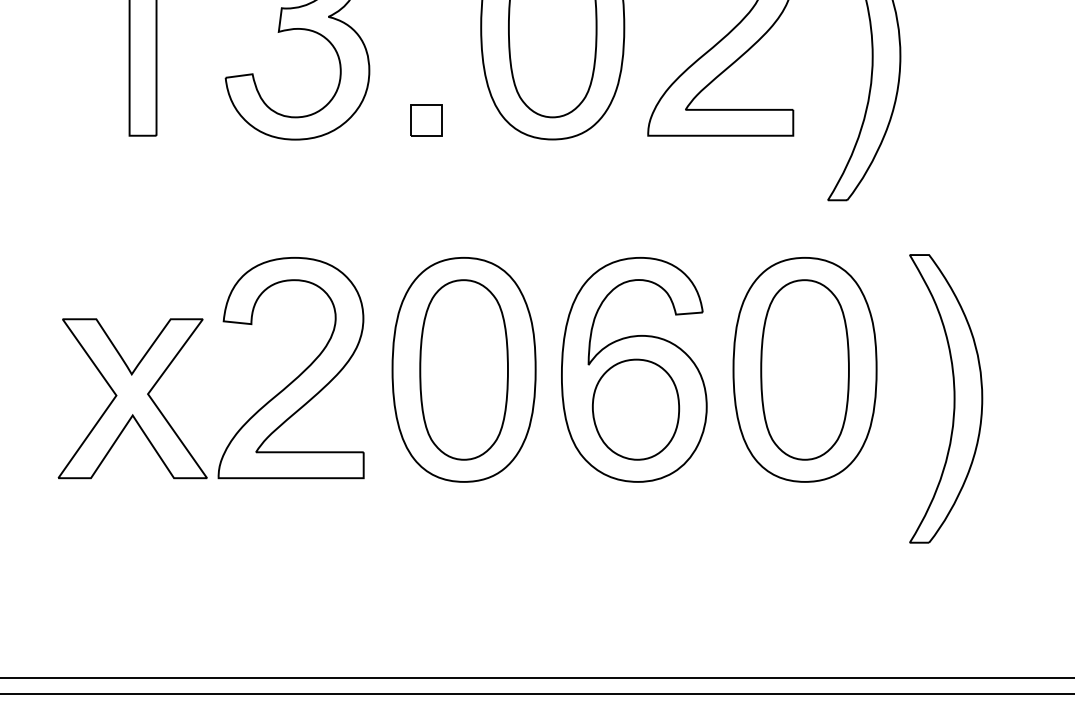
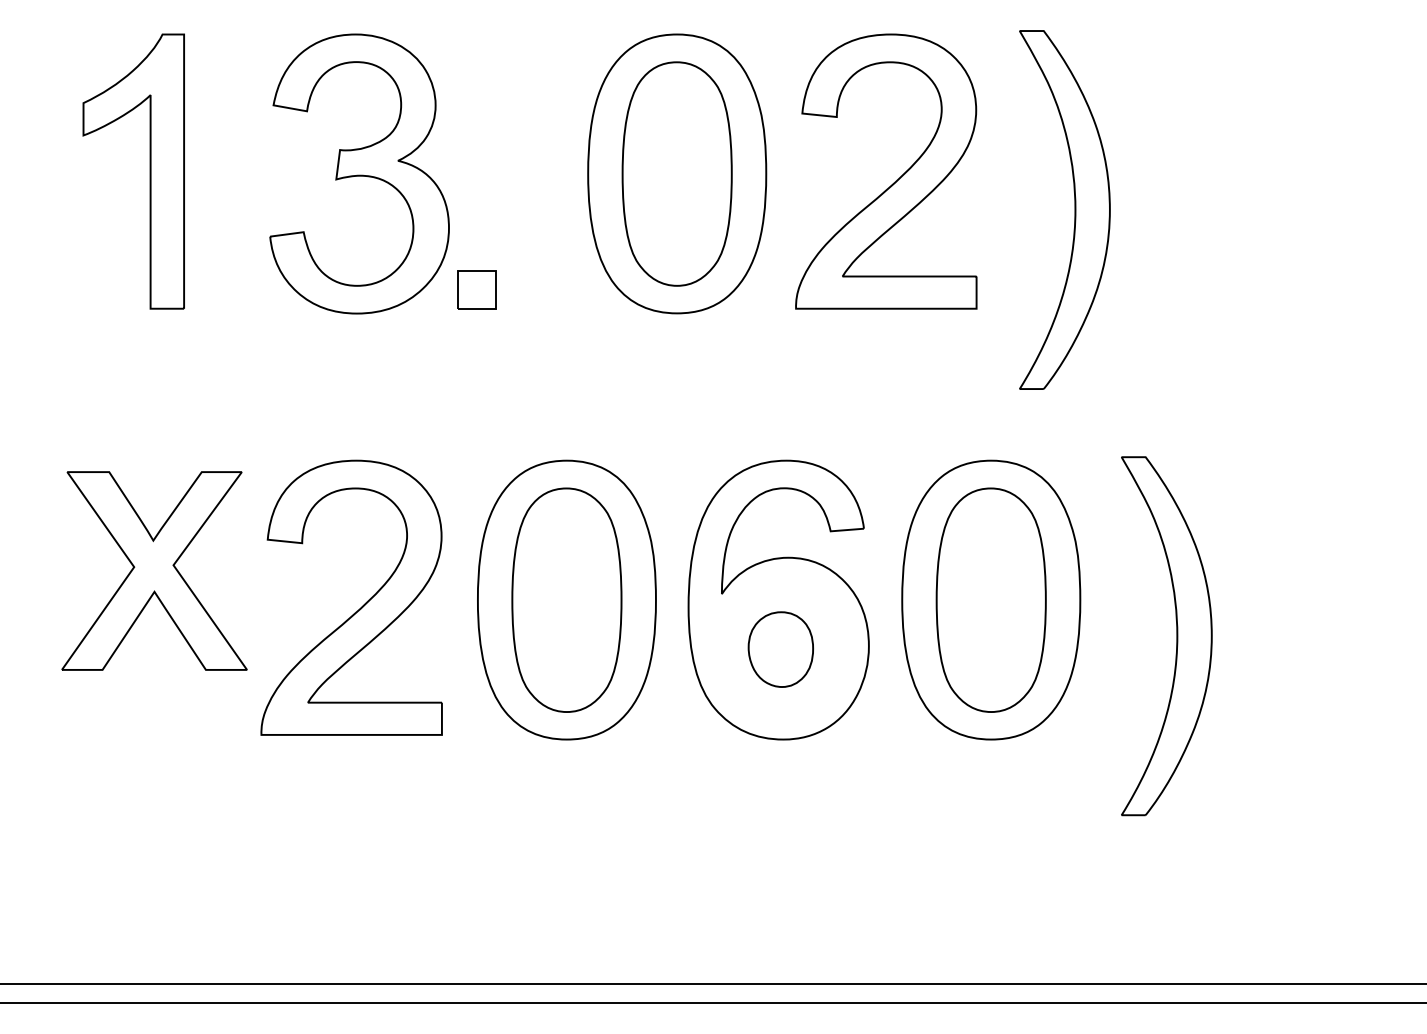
part: (426, 120) -> (476, 289), moved
part: (132, 398) -> (154, 570), moved
part: (635, 409) -> (780, 649), size x0.6

